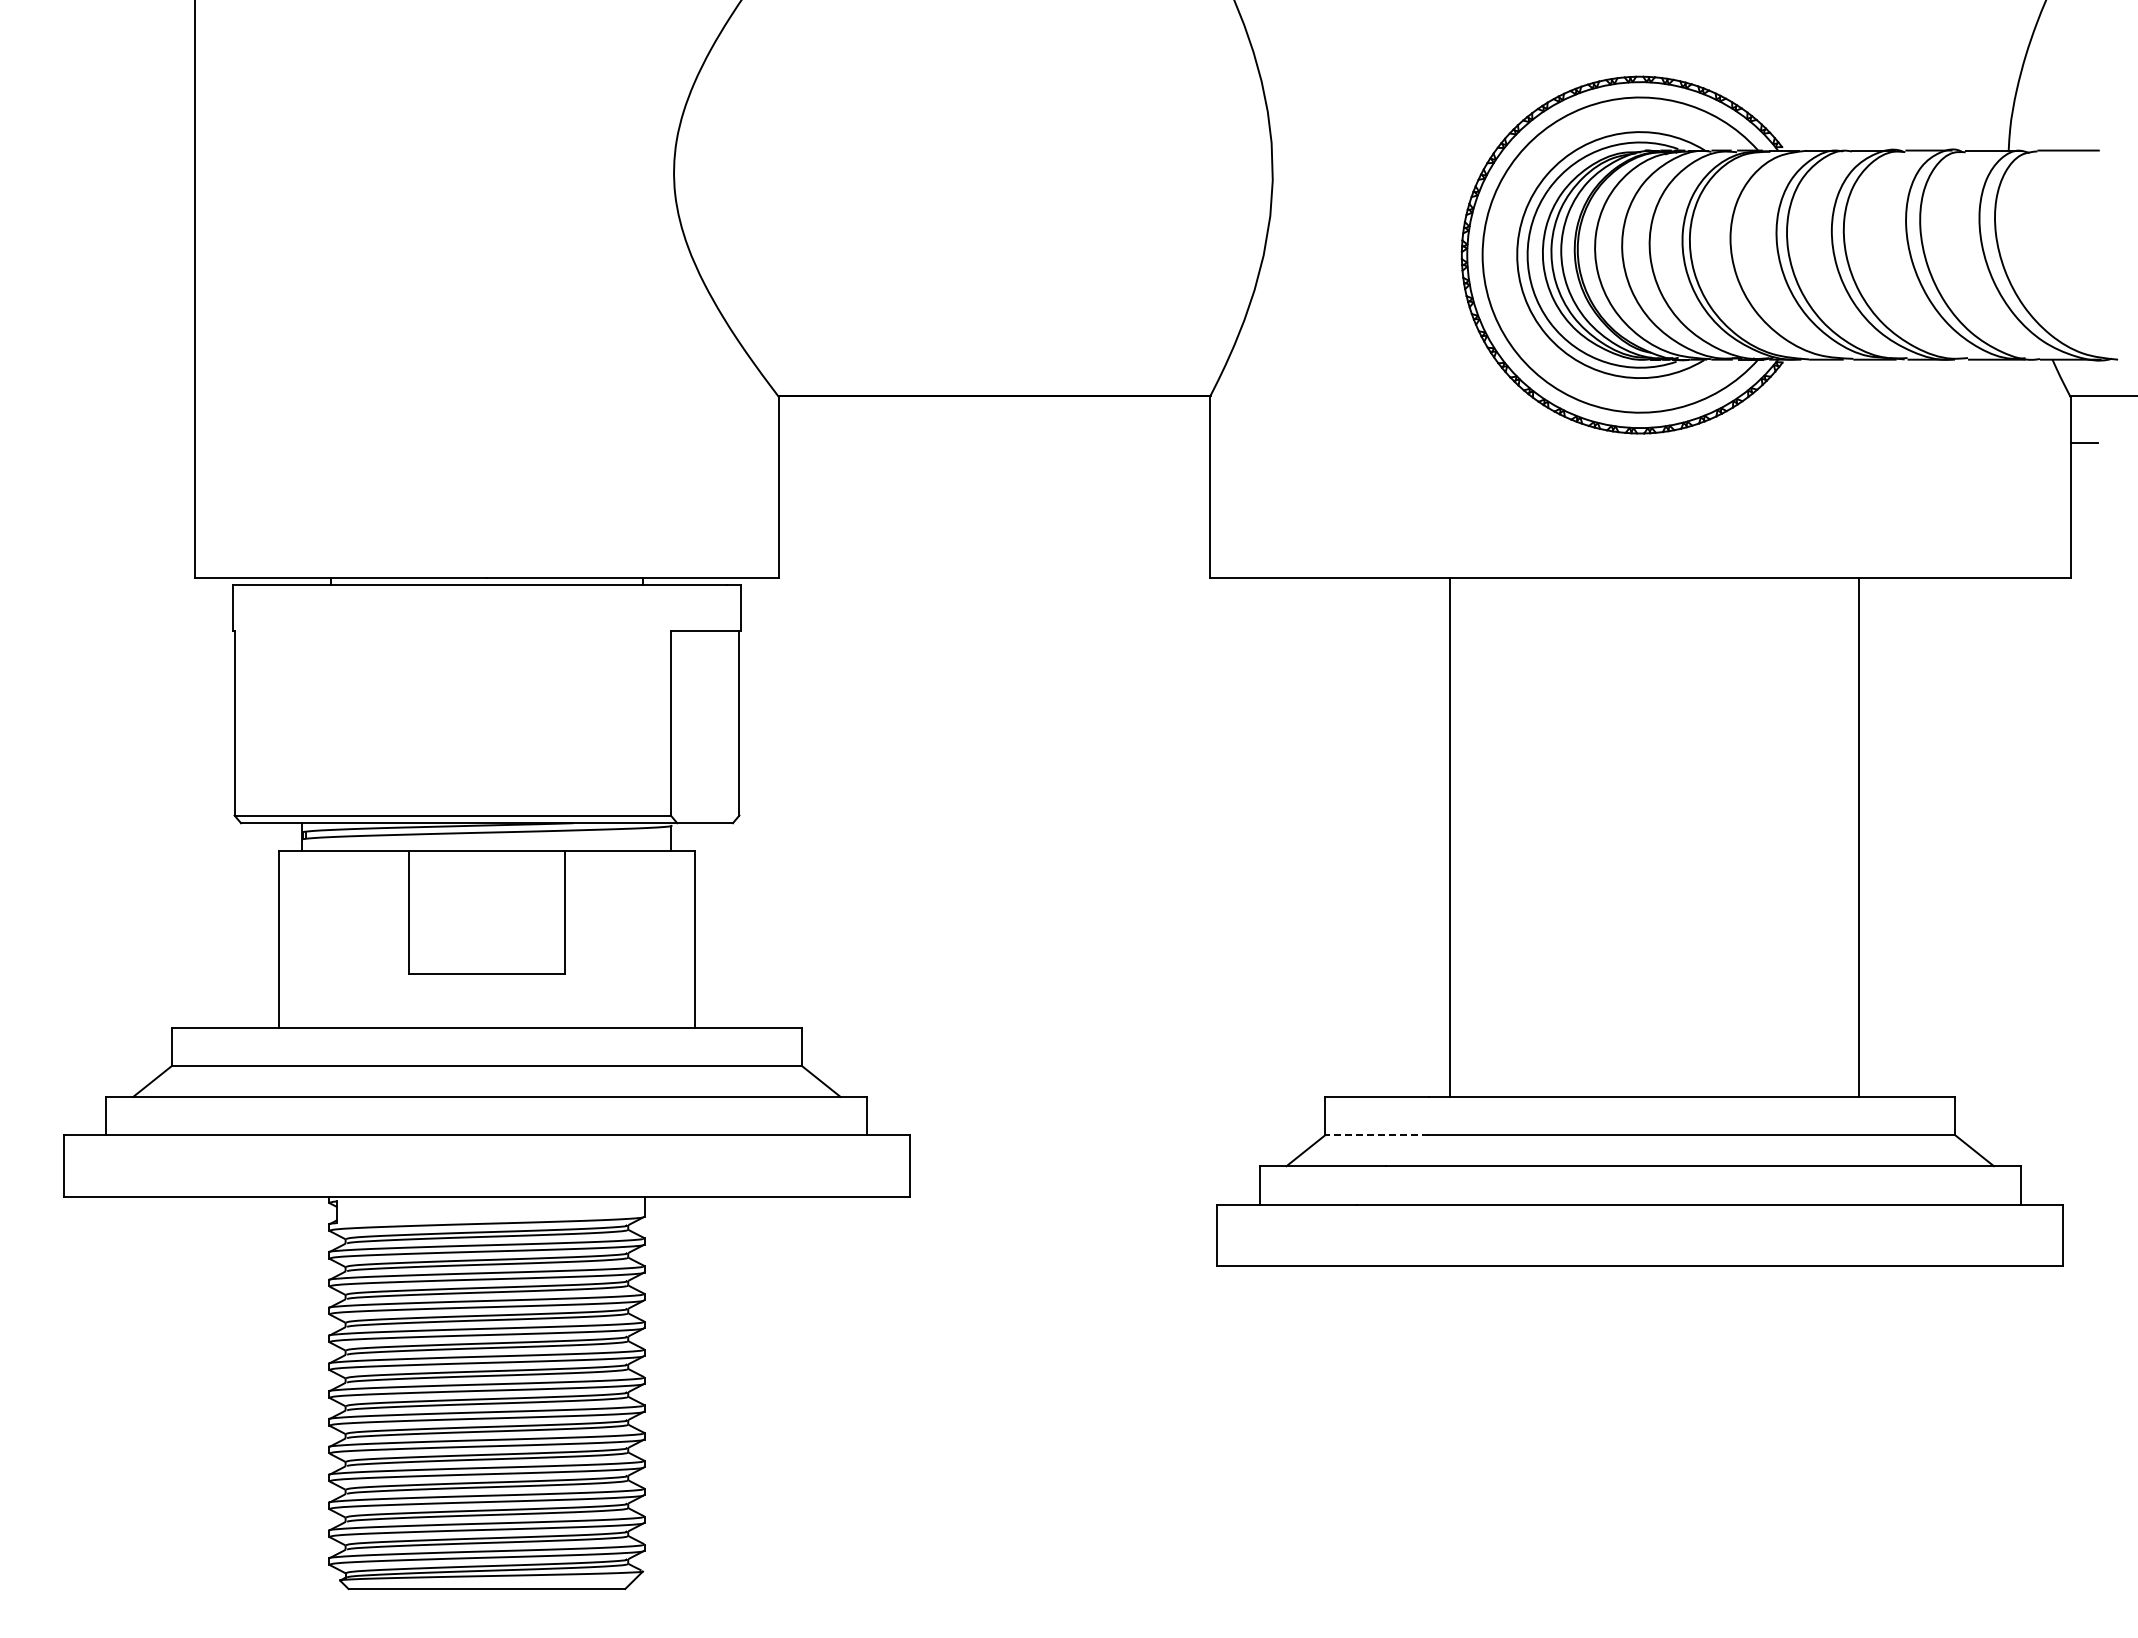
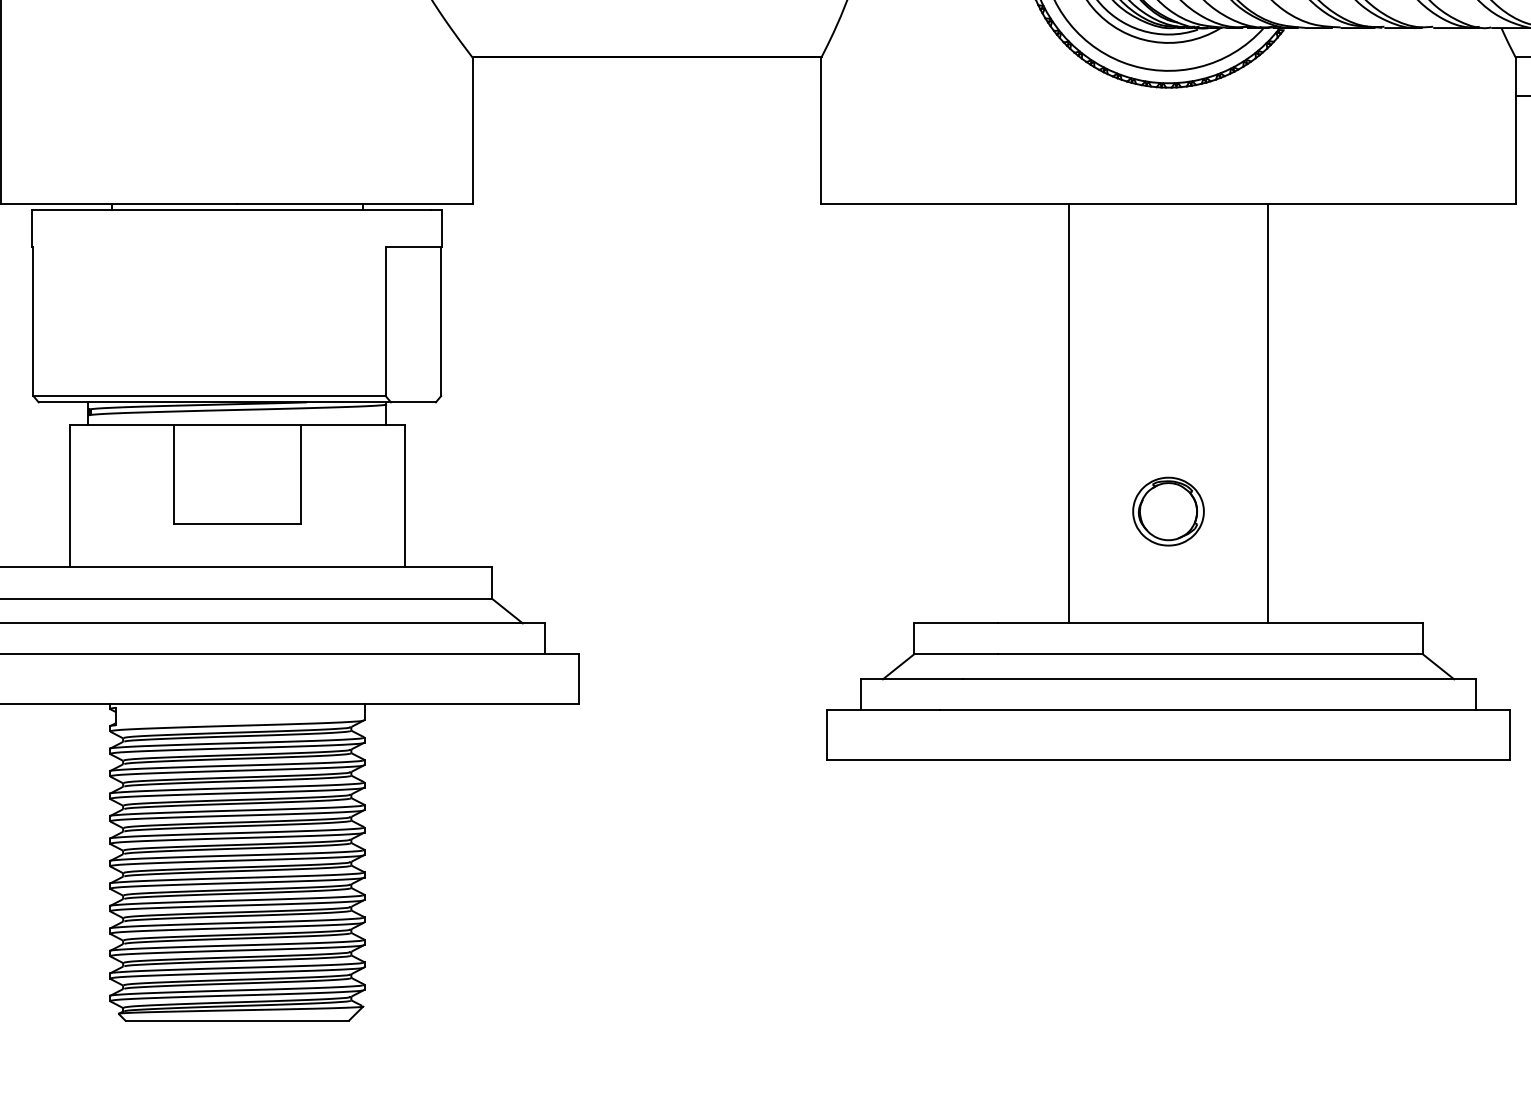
line: (1450, 837) -> (1069, 413), moved
line: (1859, 837) -> (1268, 413), moved
part: (1639, 958) -> (1167, 511), added
line: (1376, 1135) -> (955, 654), dashed -> solid

